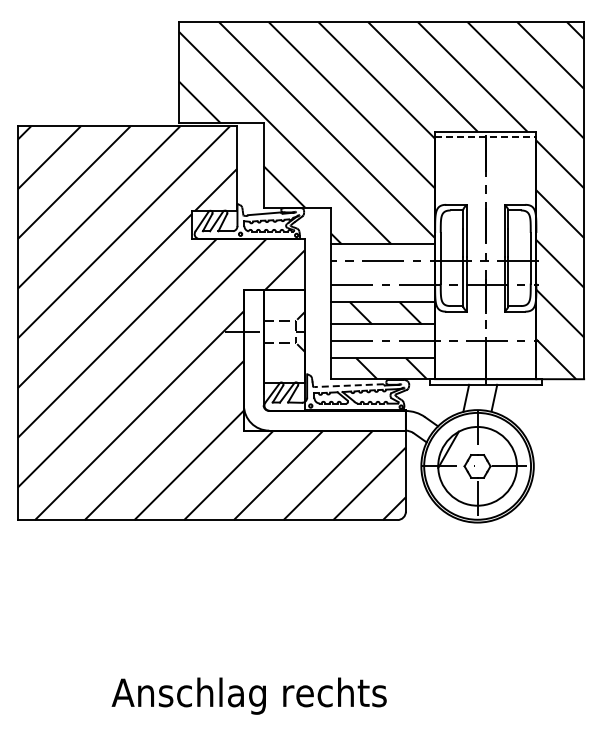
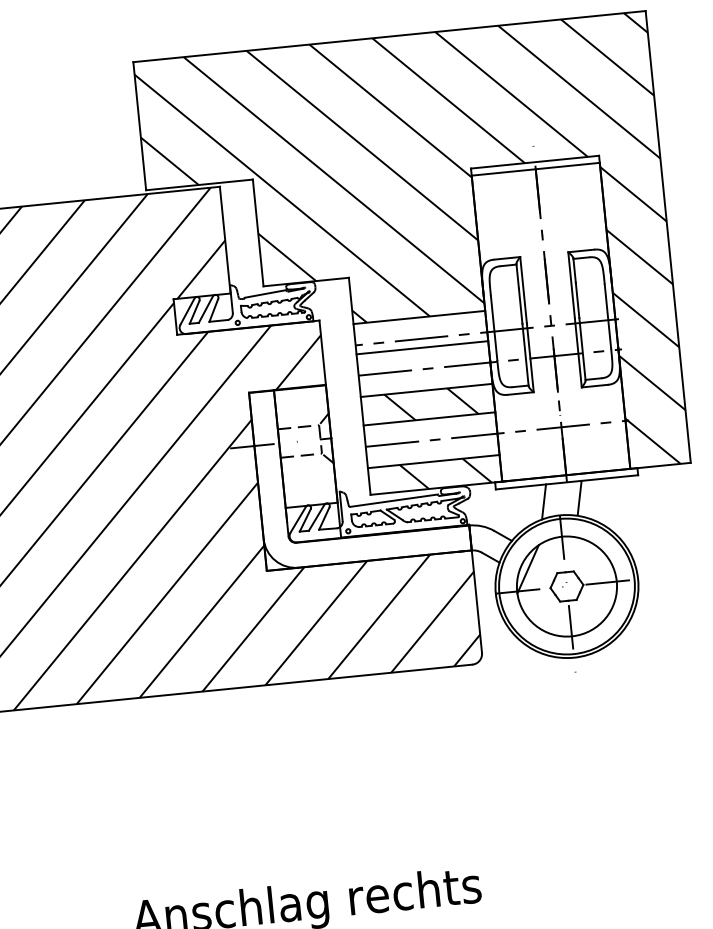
line: (485, 137) -> (535, 169), dashed -> solid
line: (383, 268) -> (422, 348), added
line: (349, 385) -> (394, 500), dashed -> solid

